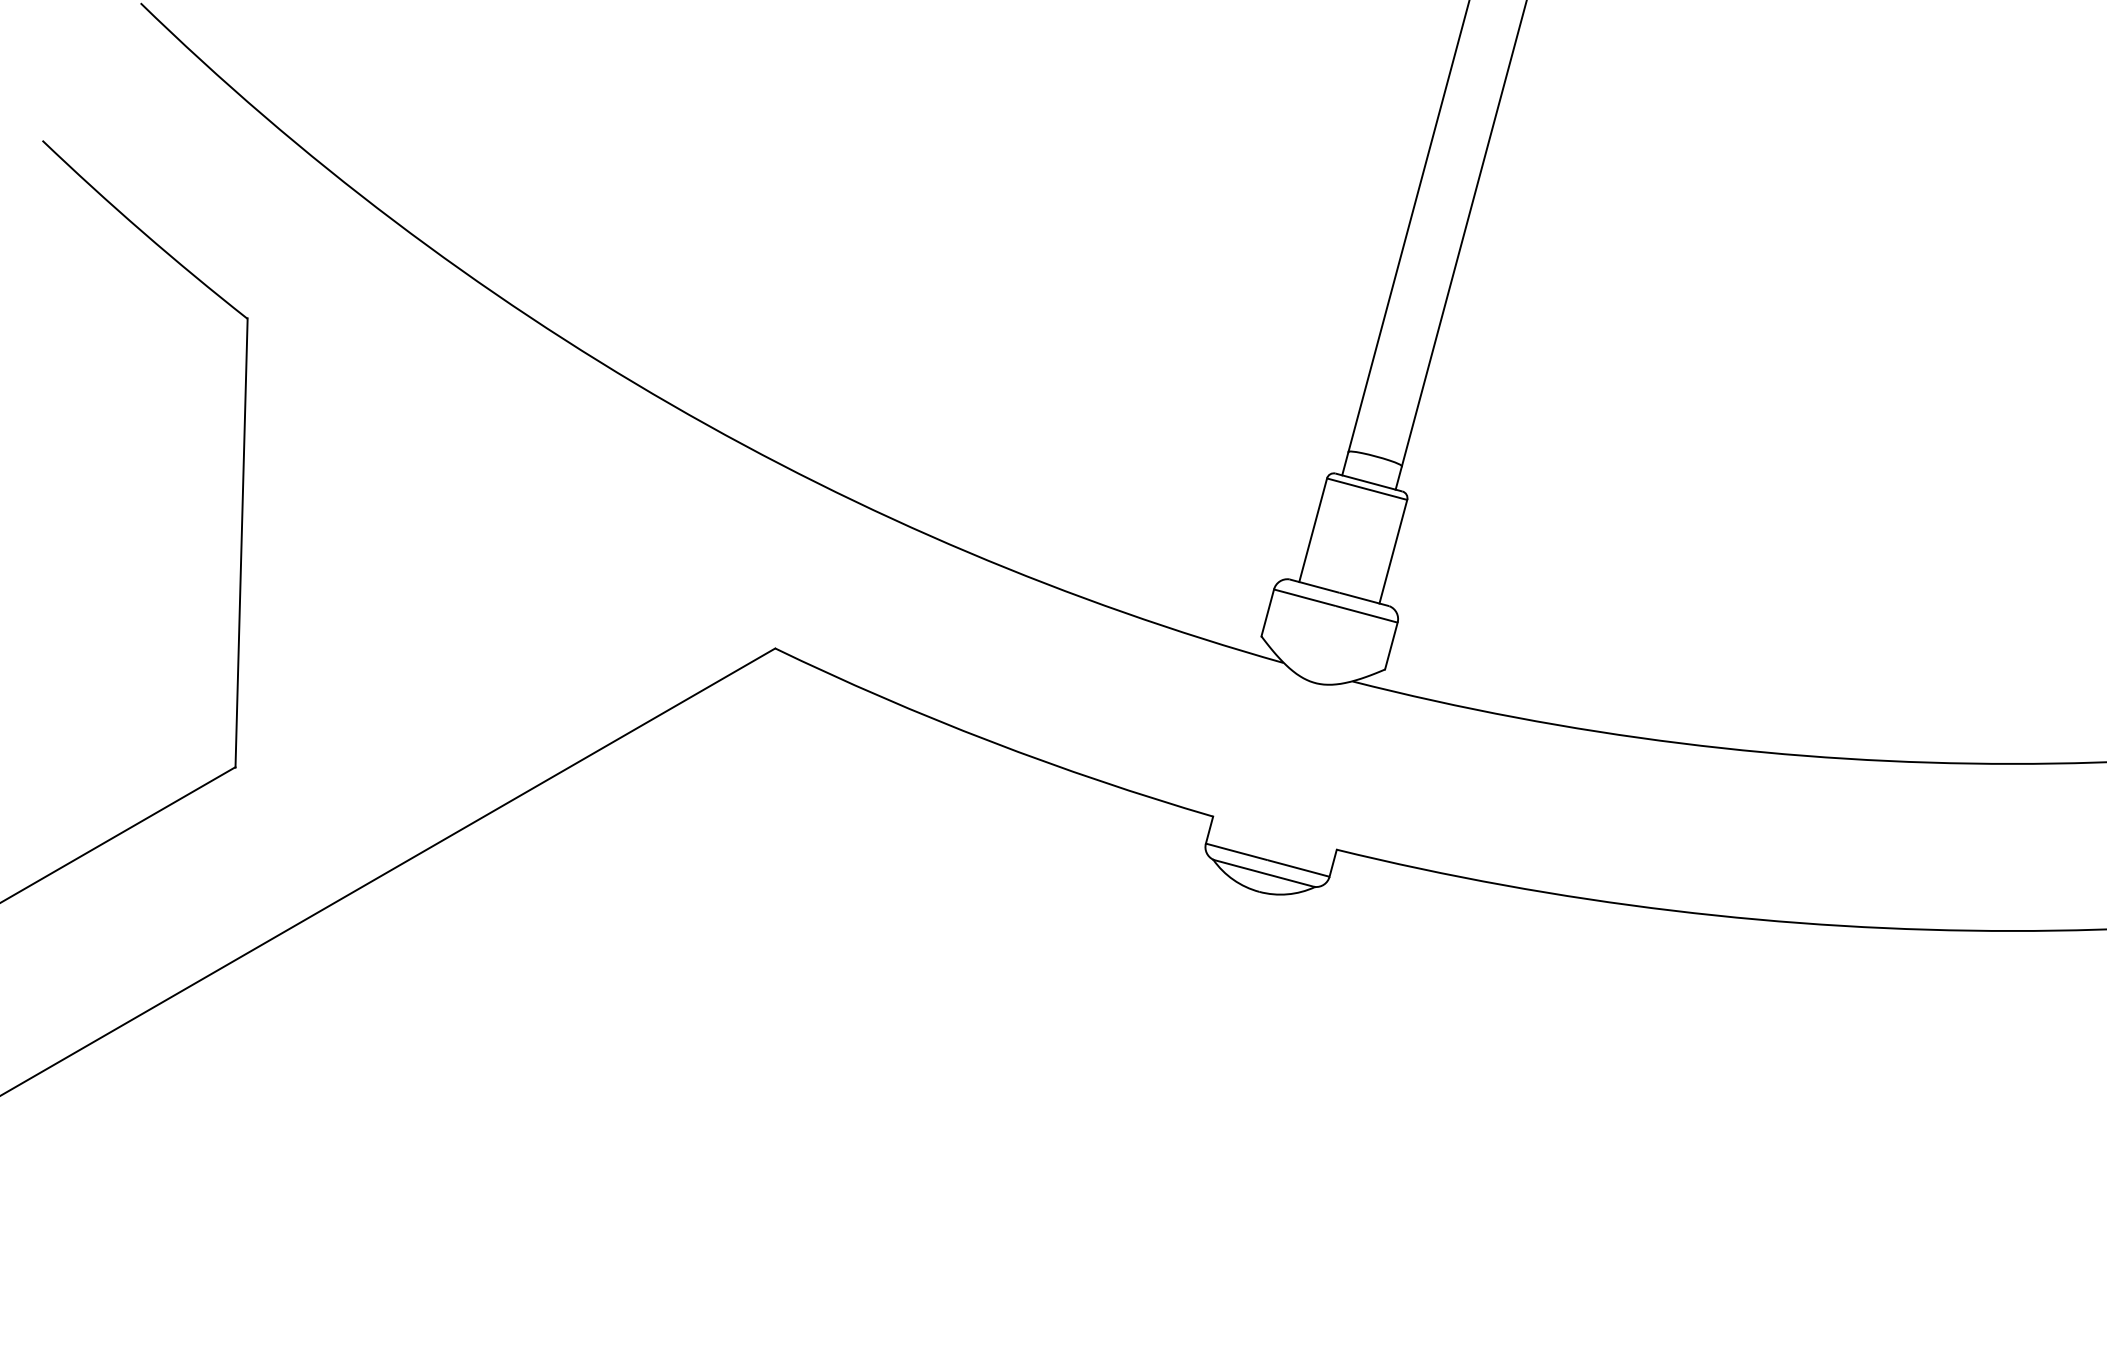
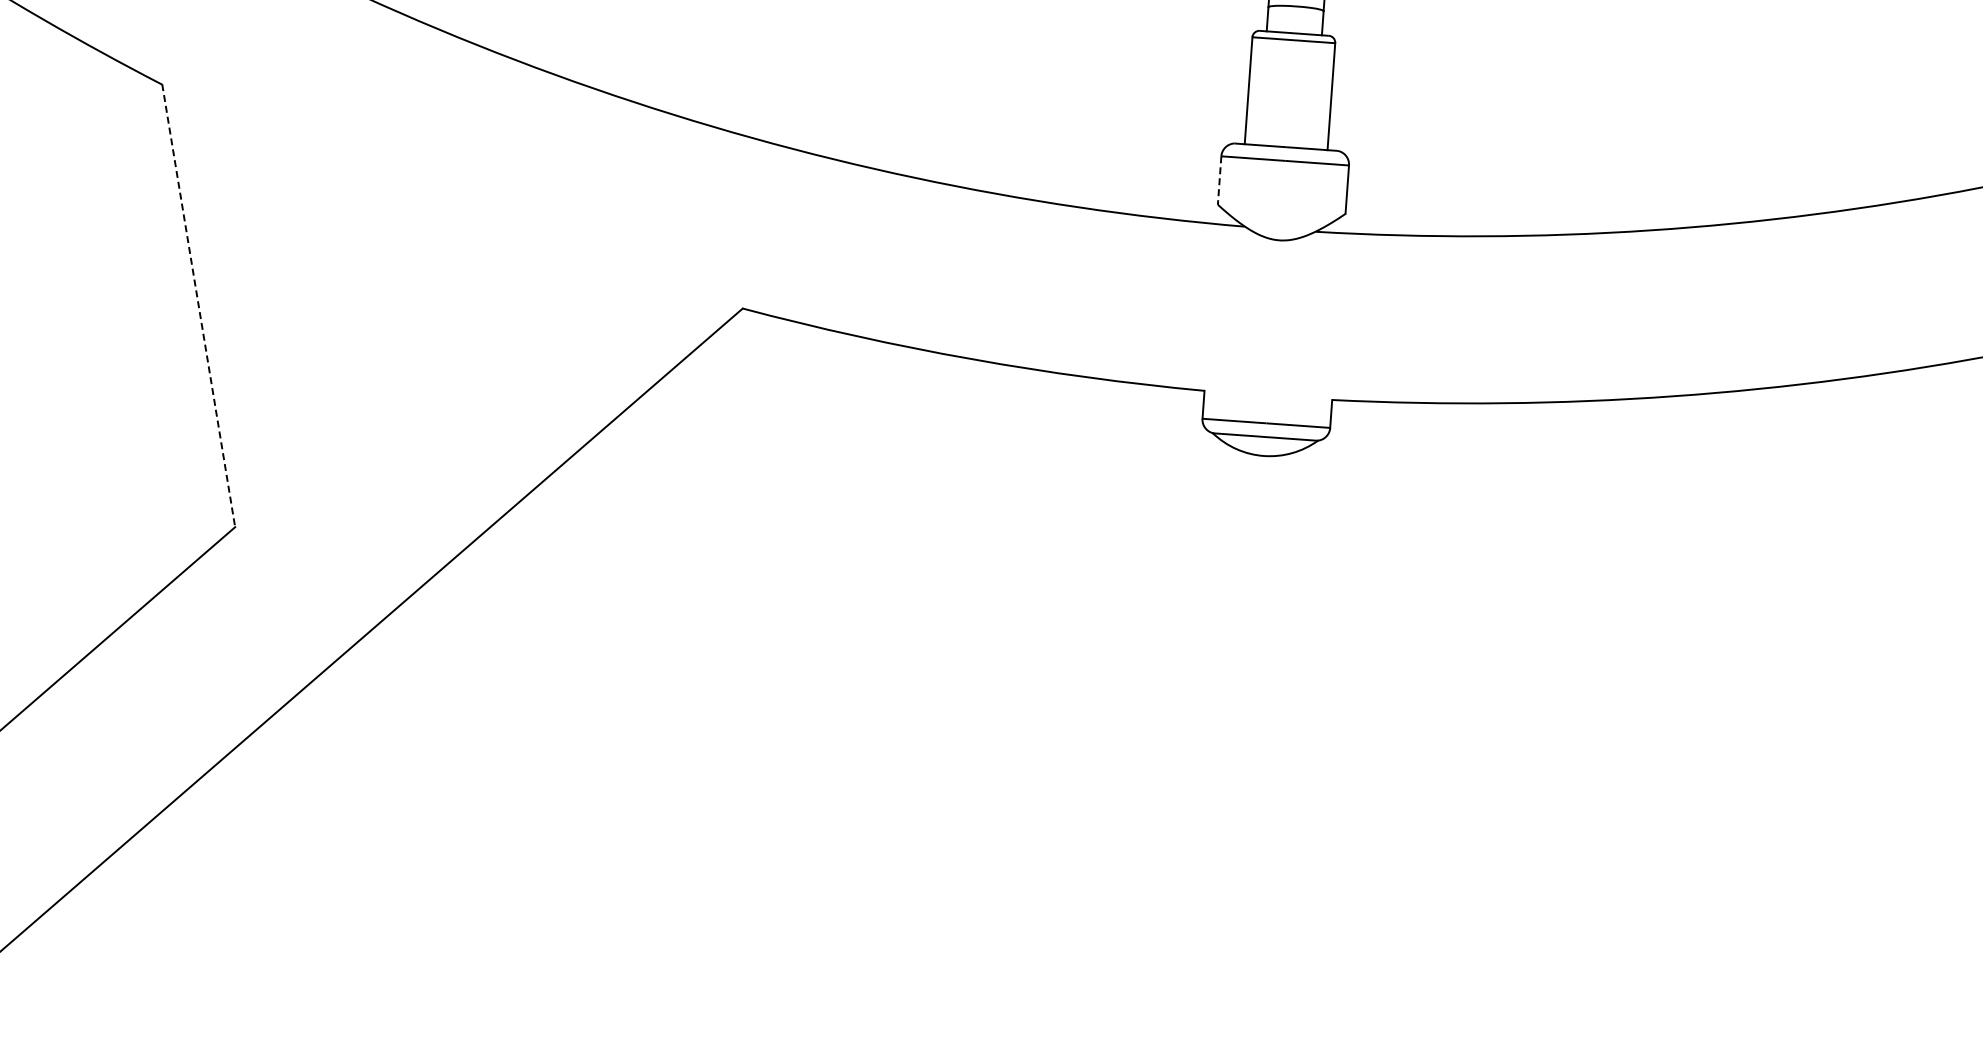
line: (241, 543) -> (198, 306), solid -> dashed
line: (1267, 613) -> (1219, 181), solid -> dashed

